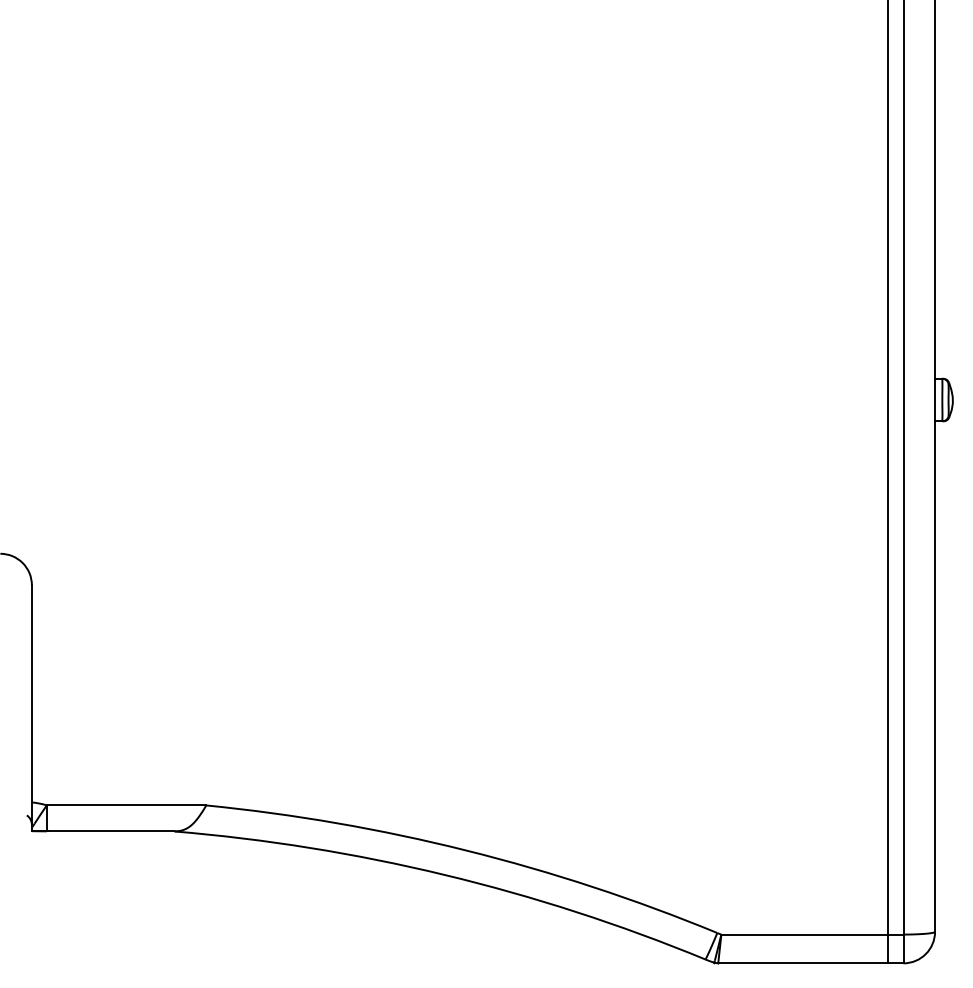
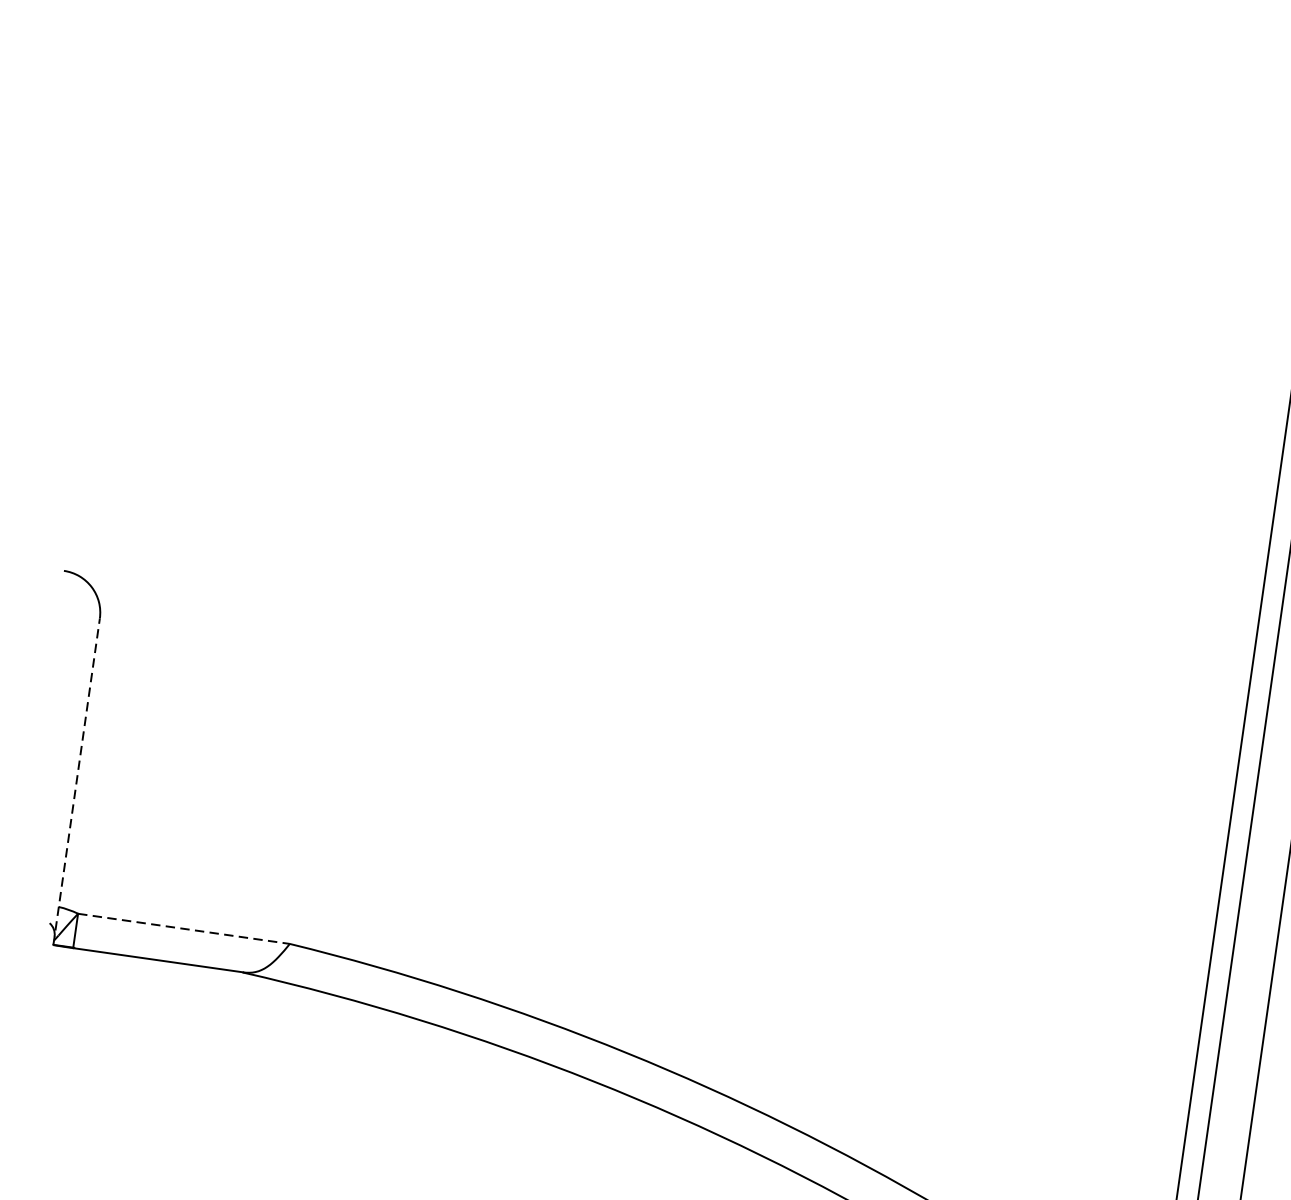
line: (31, 708) -> (76, 782), solid -> dashed
line: (126, 805) -> (183, 928), solid -> dashed

